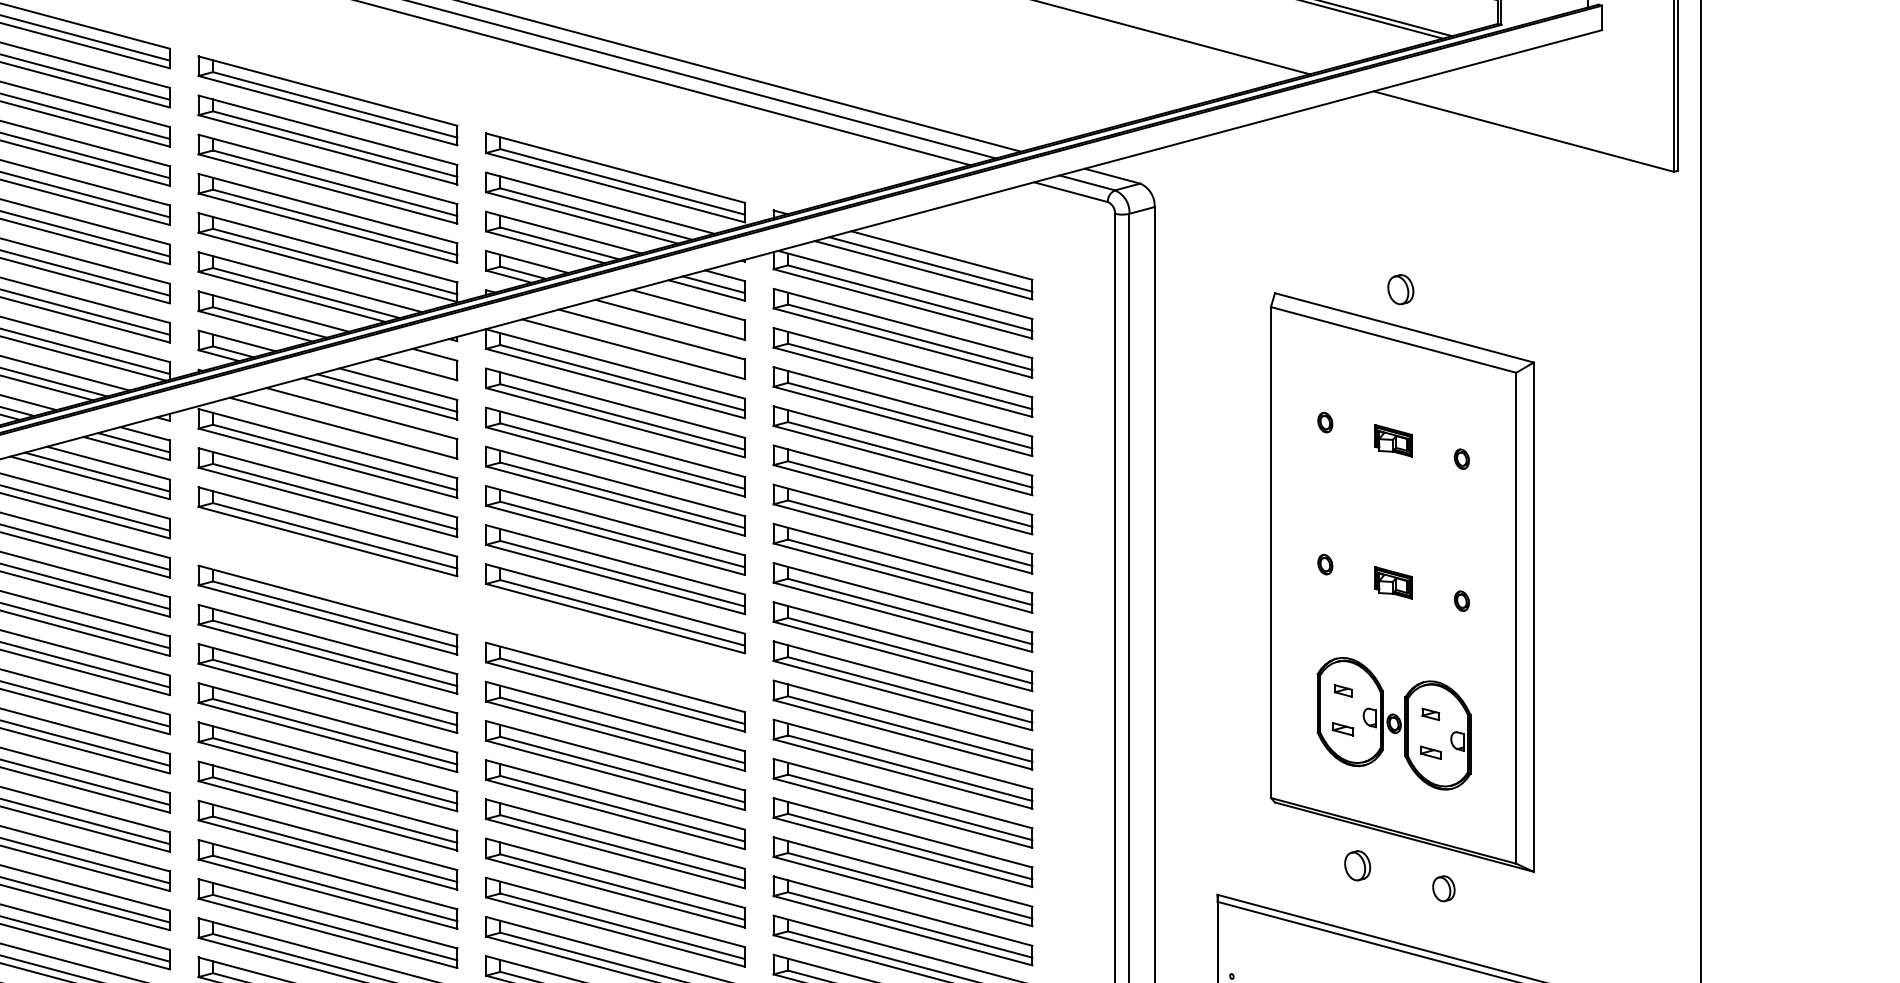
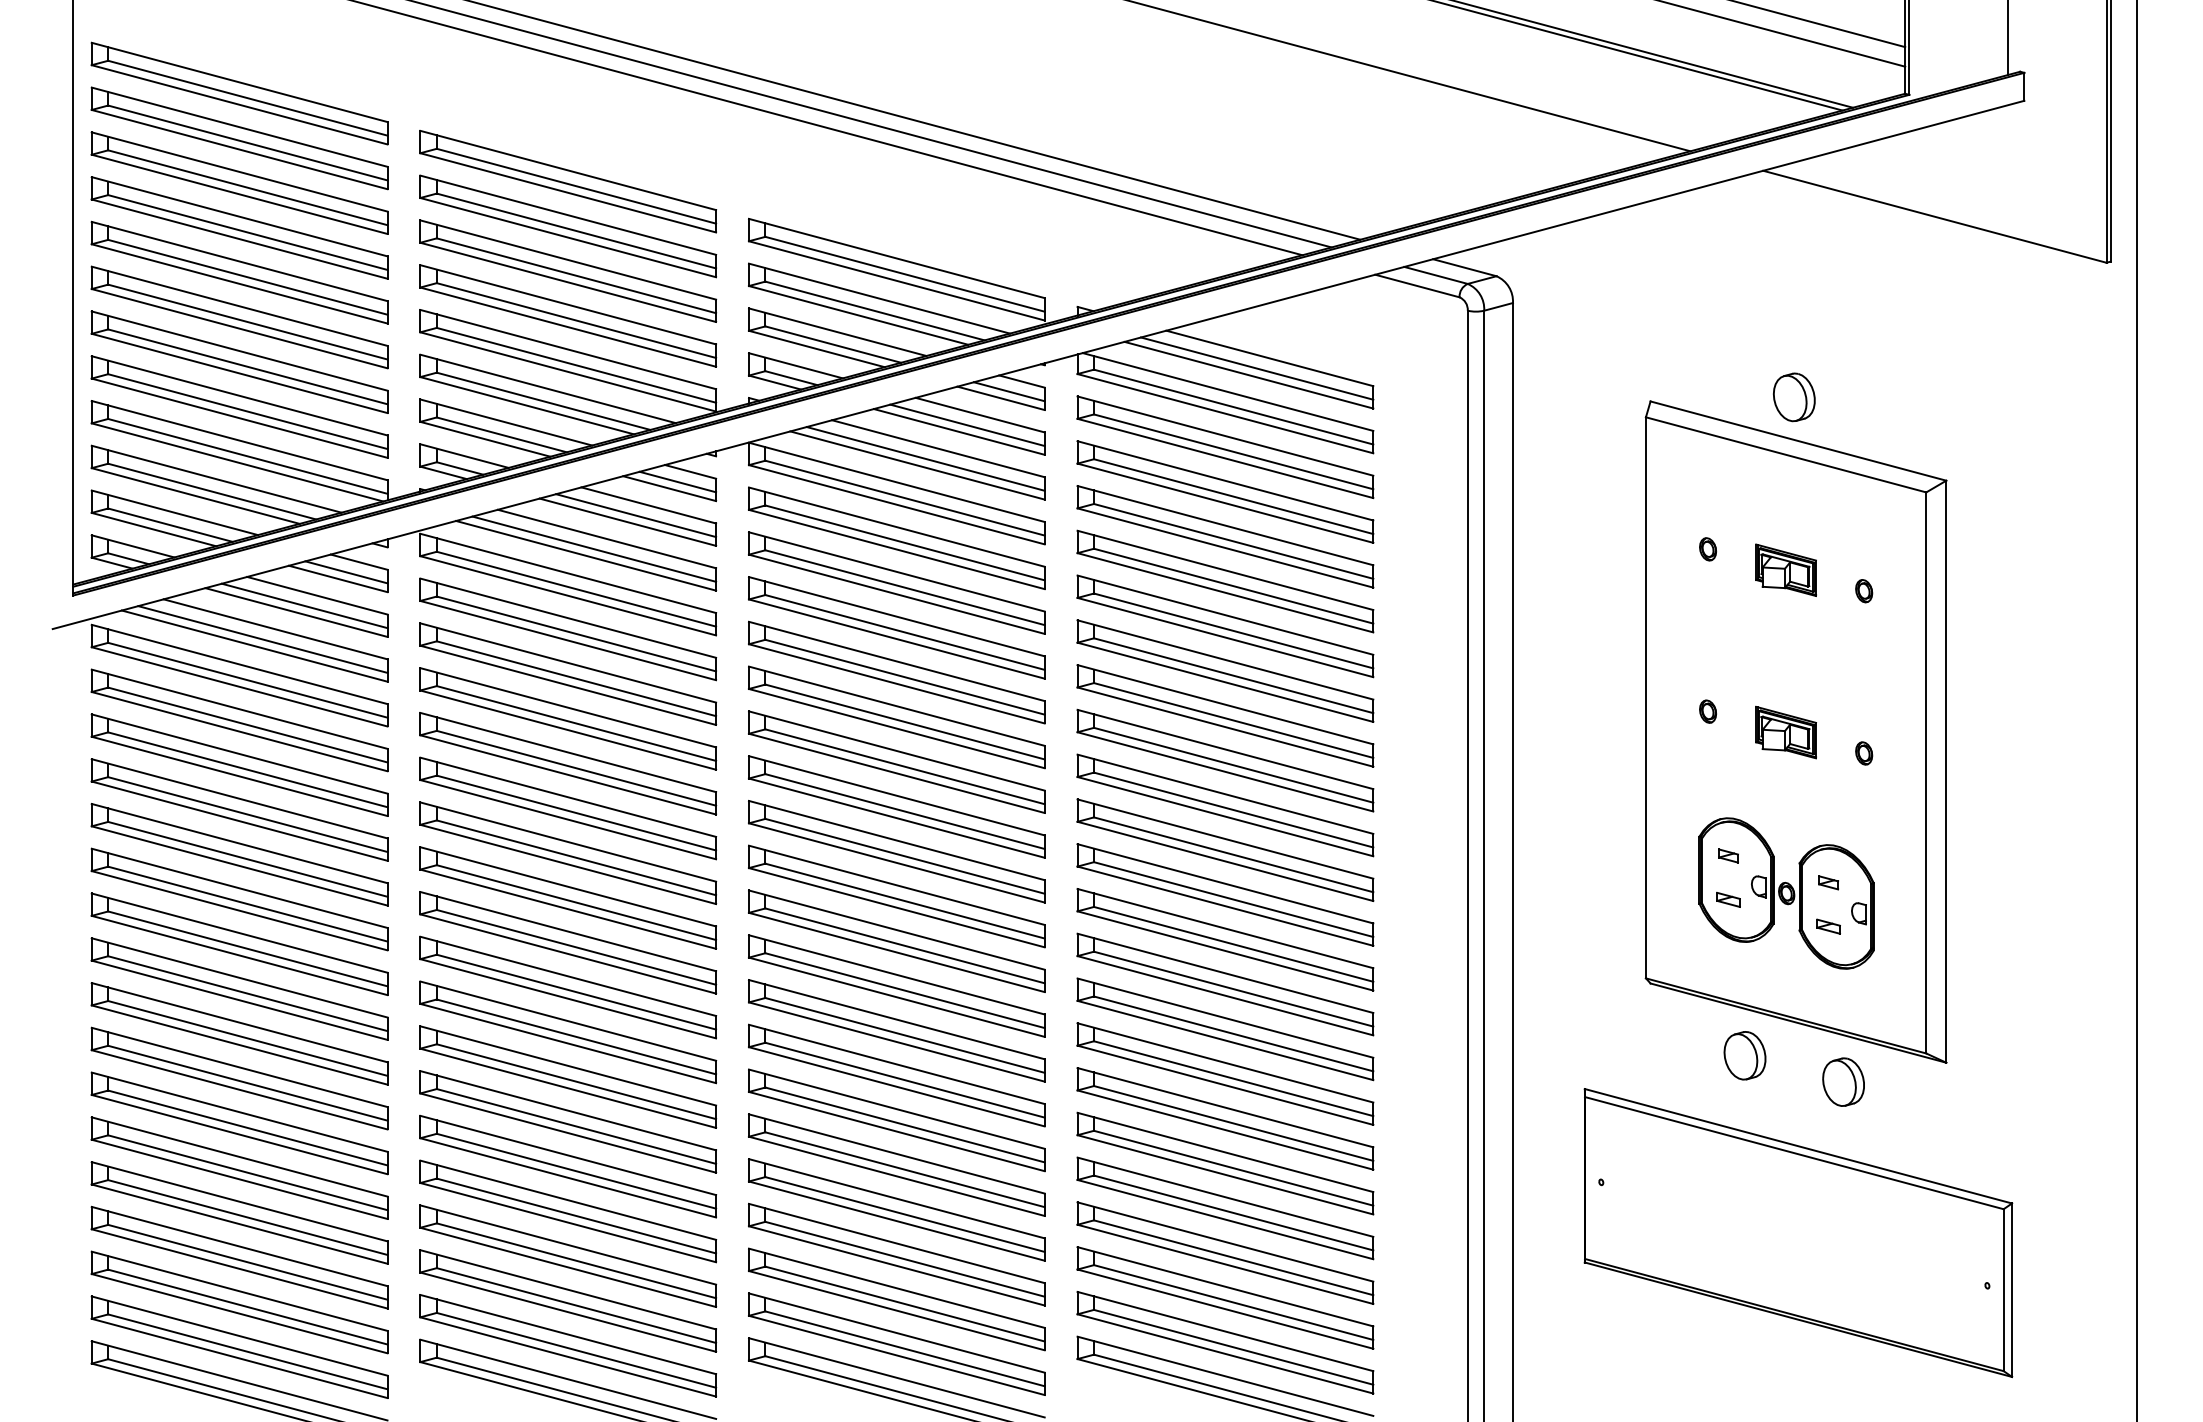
part: (1400, 289) -> (1794, 397), size x1.43
line: (677, 314) -> (967, 425), added
line: (640, 343) -> (925, 458), added
line: (423, 363) -> (677, 481), added
line: (350, 421) -> (594, 548), added
part: (1393, 440) -> (1785, 569), size x1.43
part: (328, 570) -> (568, 718), added
part: (1393, 582) -> (1785, 732), size x1.43
part: (615, 647) -> (896, 806), added
part: (1357, 865) -> (1744, 1055), size x1.43
part: (1443, 888) -> (1843, 1081), size x1.67

